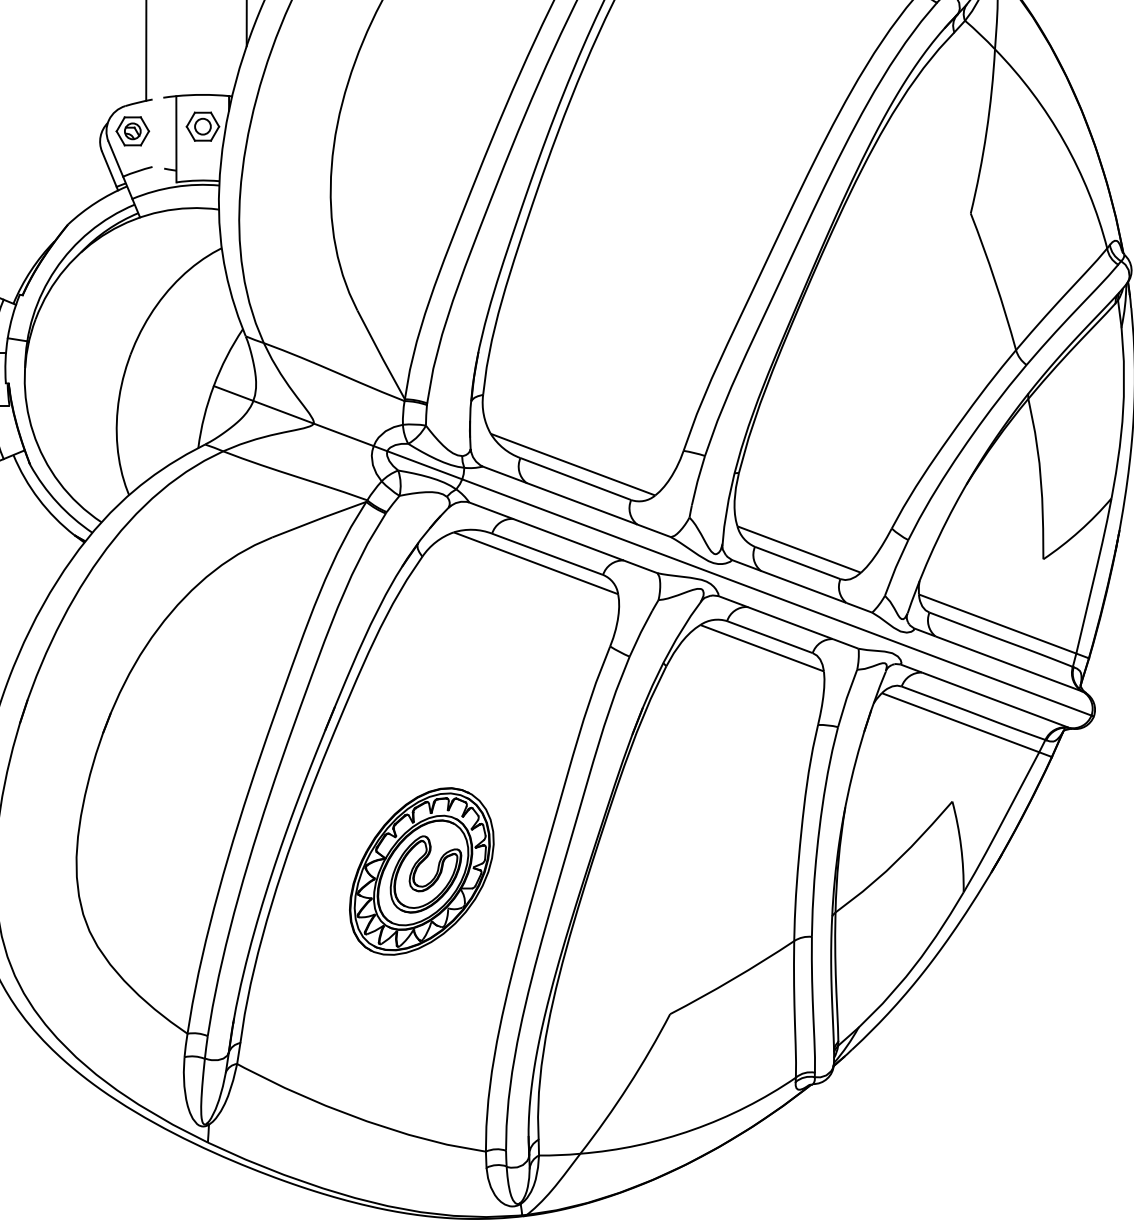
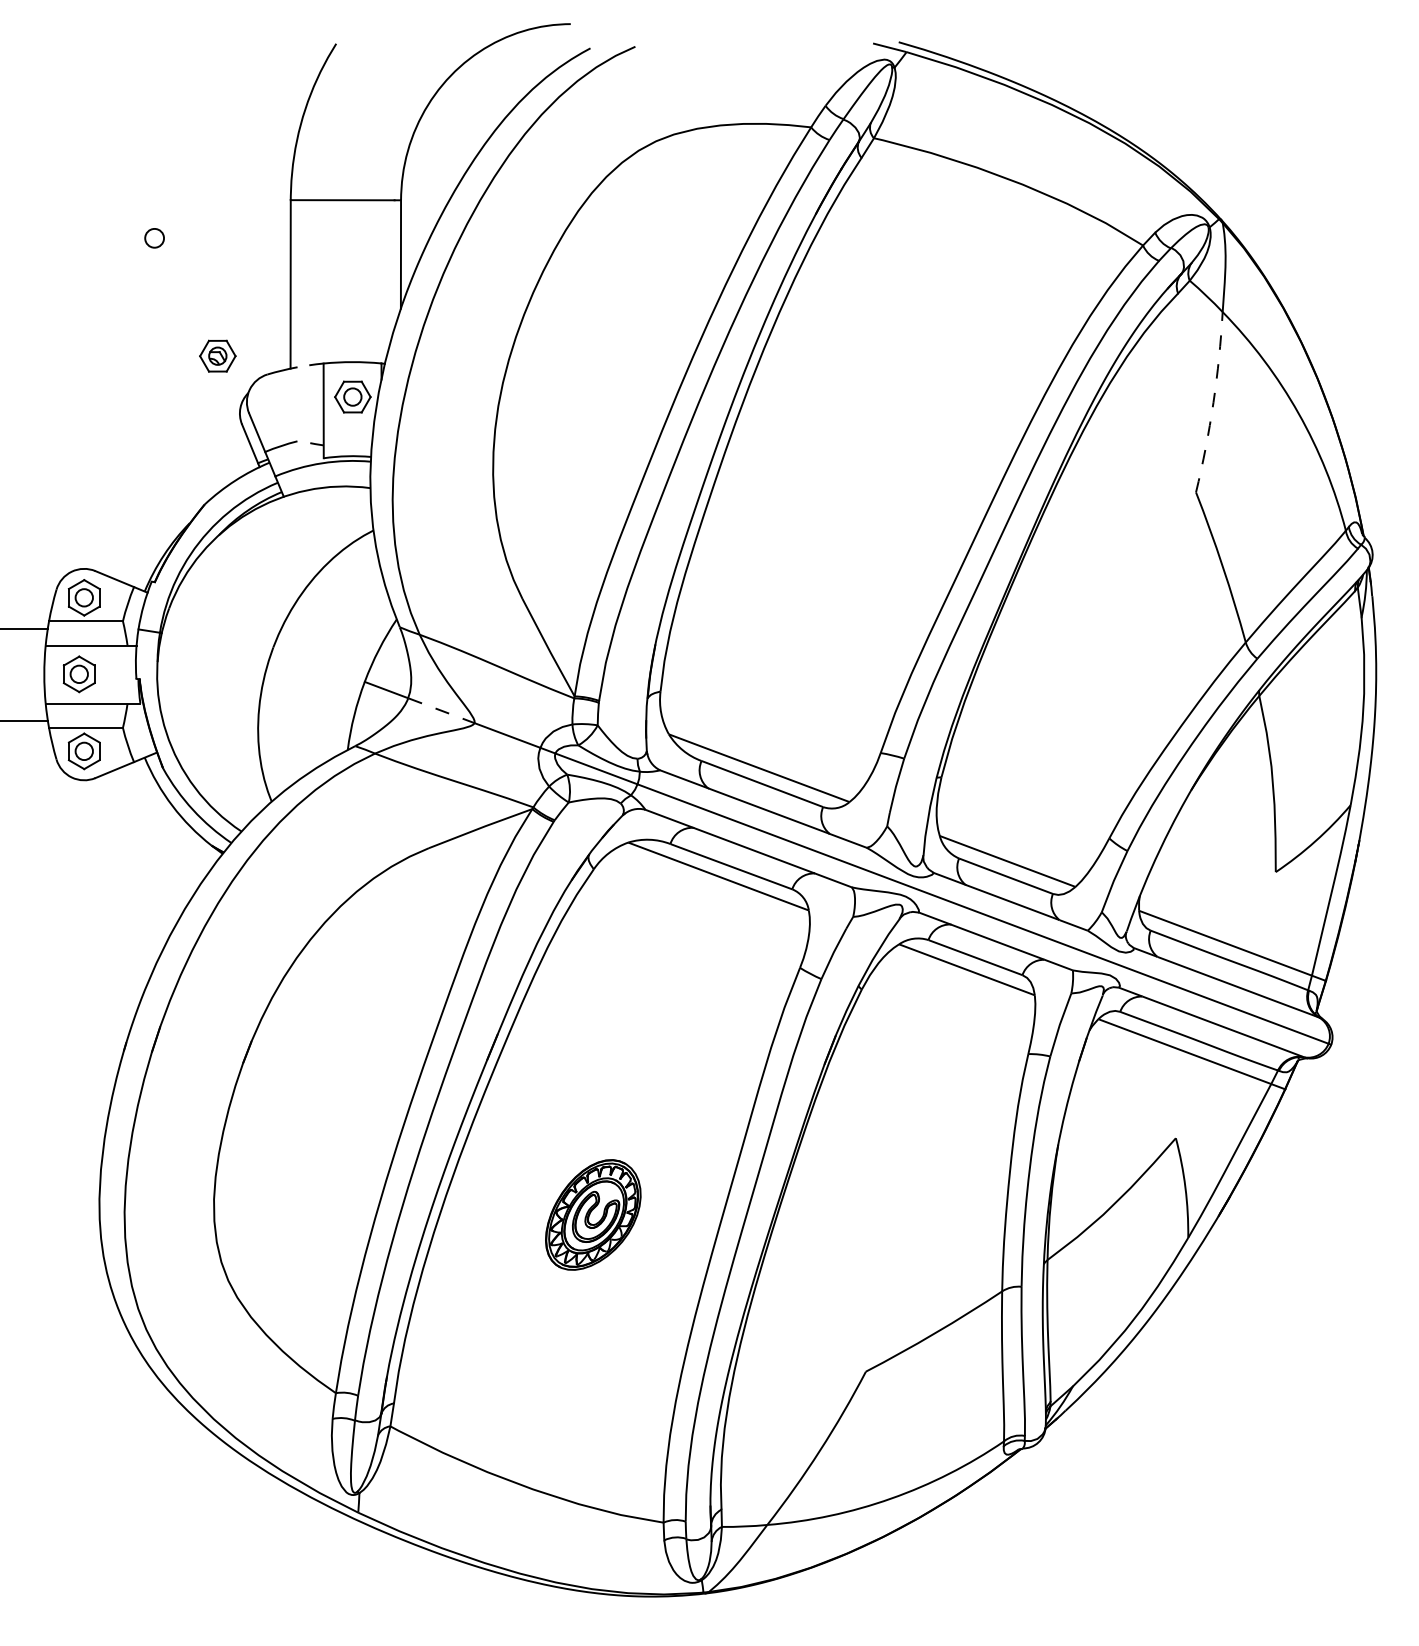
part: (132, 130) -> (217, 355), moved
arc: (986, 131) -> (1213, 402), solid -> dashed
line: (284, 412) -> (442, 710), solid -> dashed
part: (422, 871) -> (593, 1214), size x0.6

